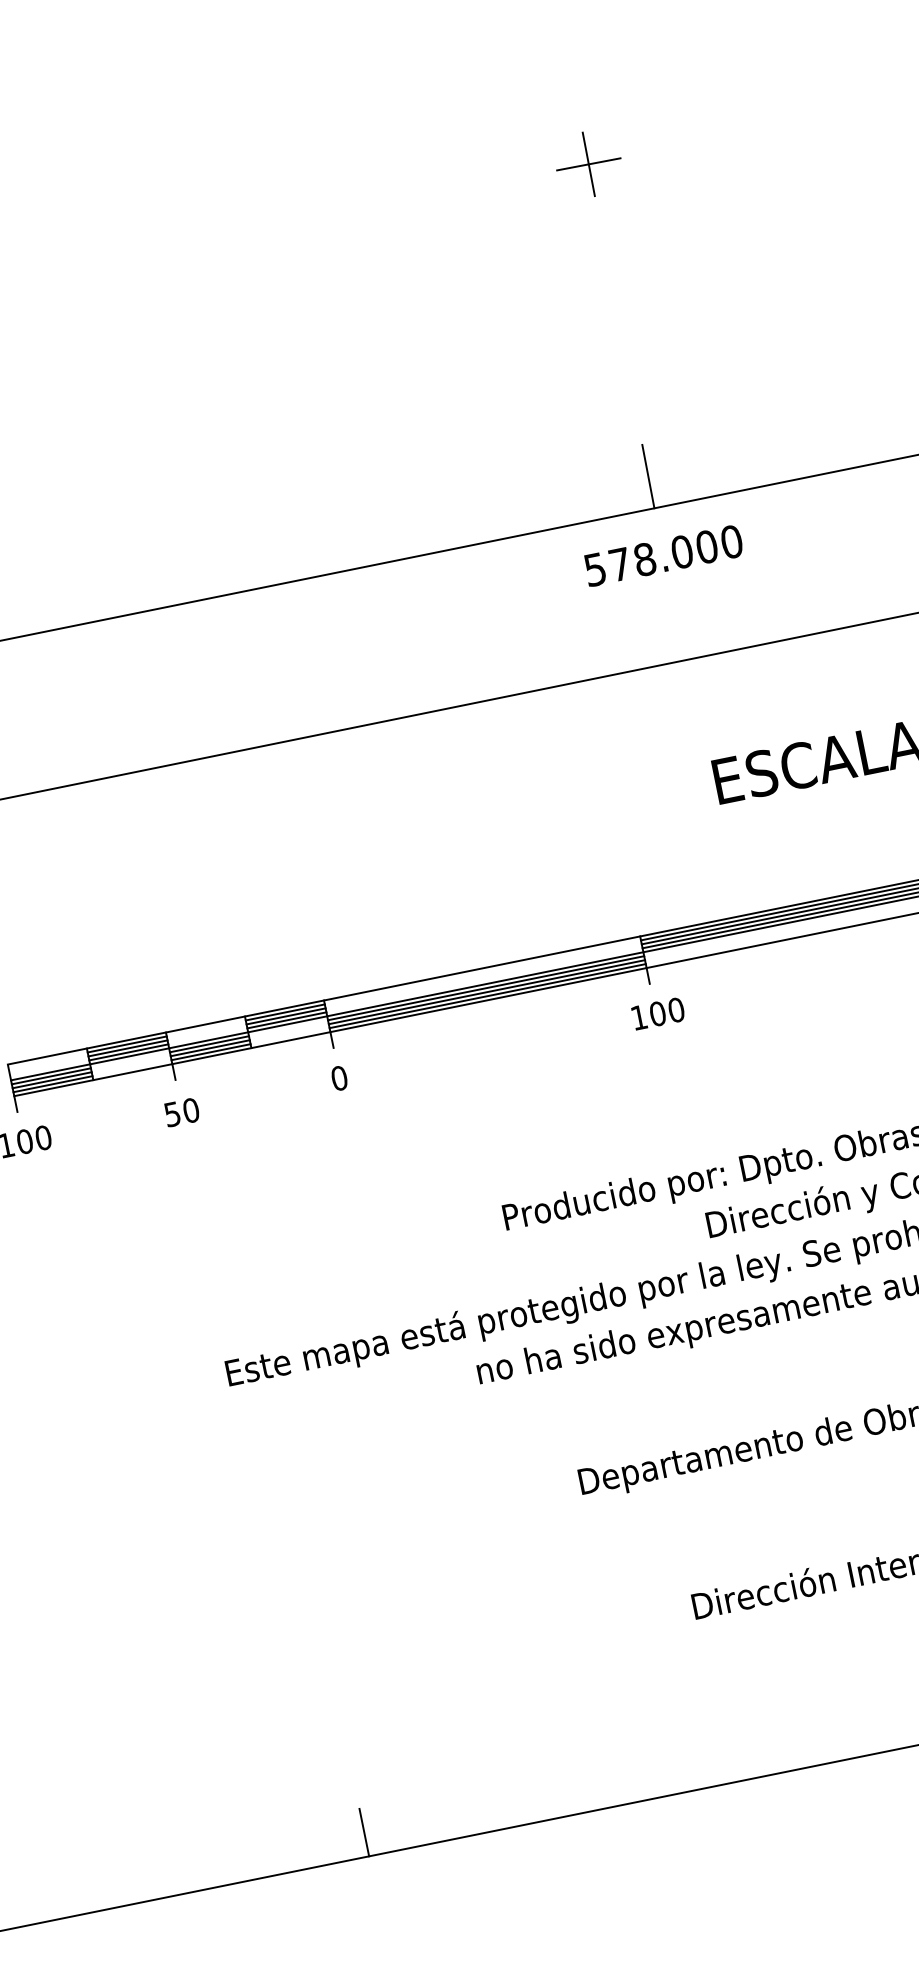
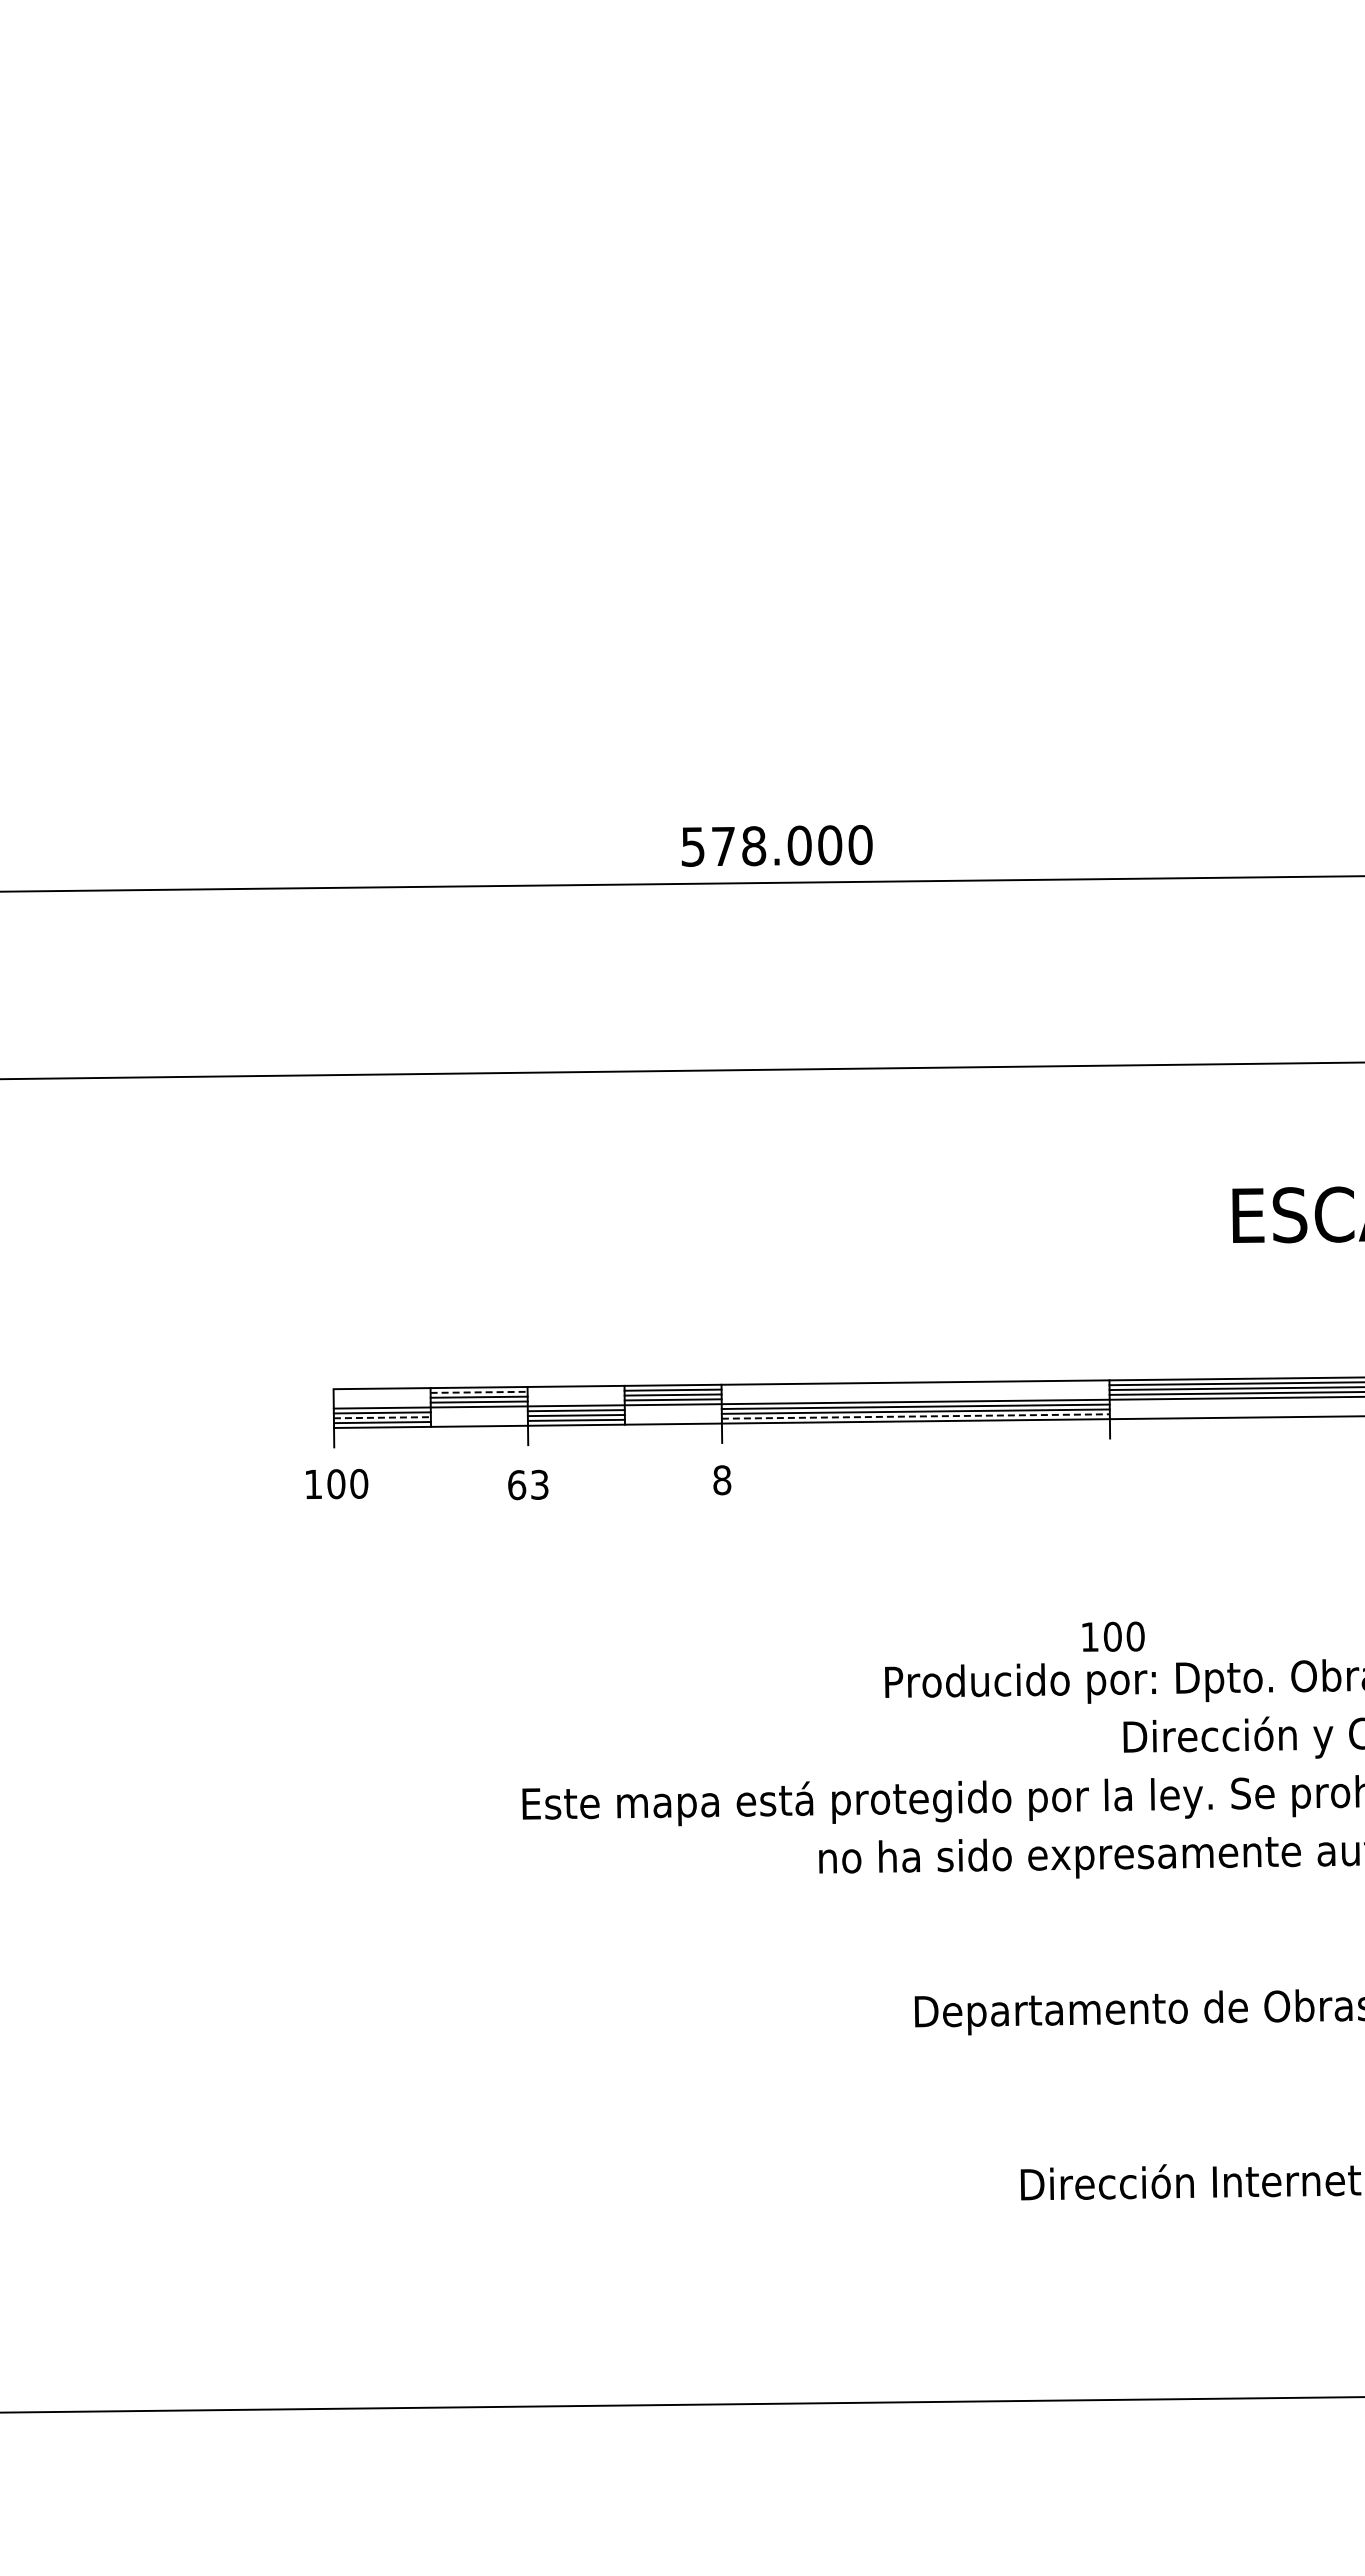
part: (588, 164) -> (1222, 456), removed
line: (648, 476) -> (1222, 838), removed
text: (663, 555) -> (776, 845), moved
line: (487, 996) -> (915, 1416), solid -> dashed
text: (658, 1013) -> (1113, 1636), moved
line: (127, 1044) -> (479, 1392), solid -> dashed
text: (339, 1078) -> (722, 1480), 0 -> 8
line: (52, 1080) -> (382, 1417), solid -> dashed
text: (182, 1112) -> (528, 1485), 50 -> 63
line: (364, 1832) -> (581, 2376), removed

